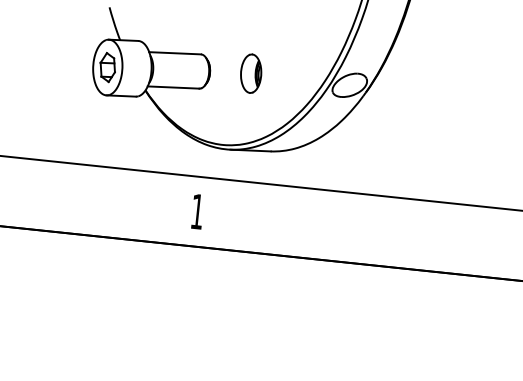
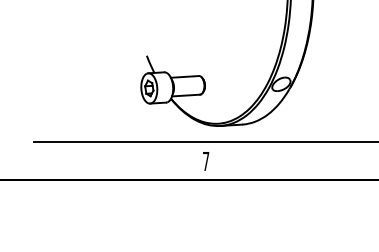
part: (249, 73) -> (226, 83), removed
text: (198, 211) -> (206, 161), 1 -> 7

